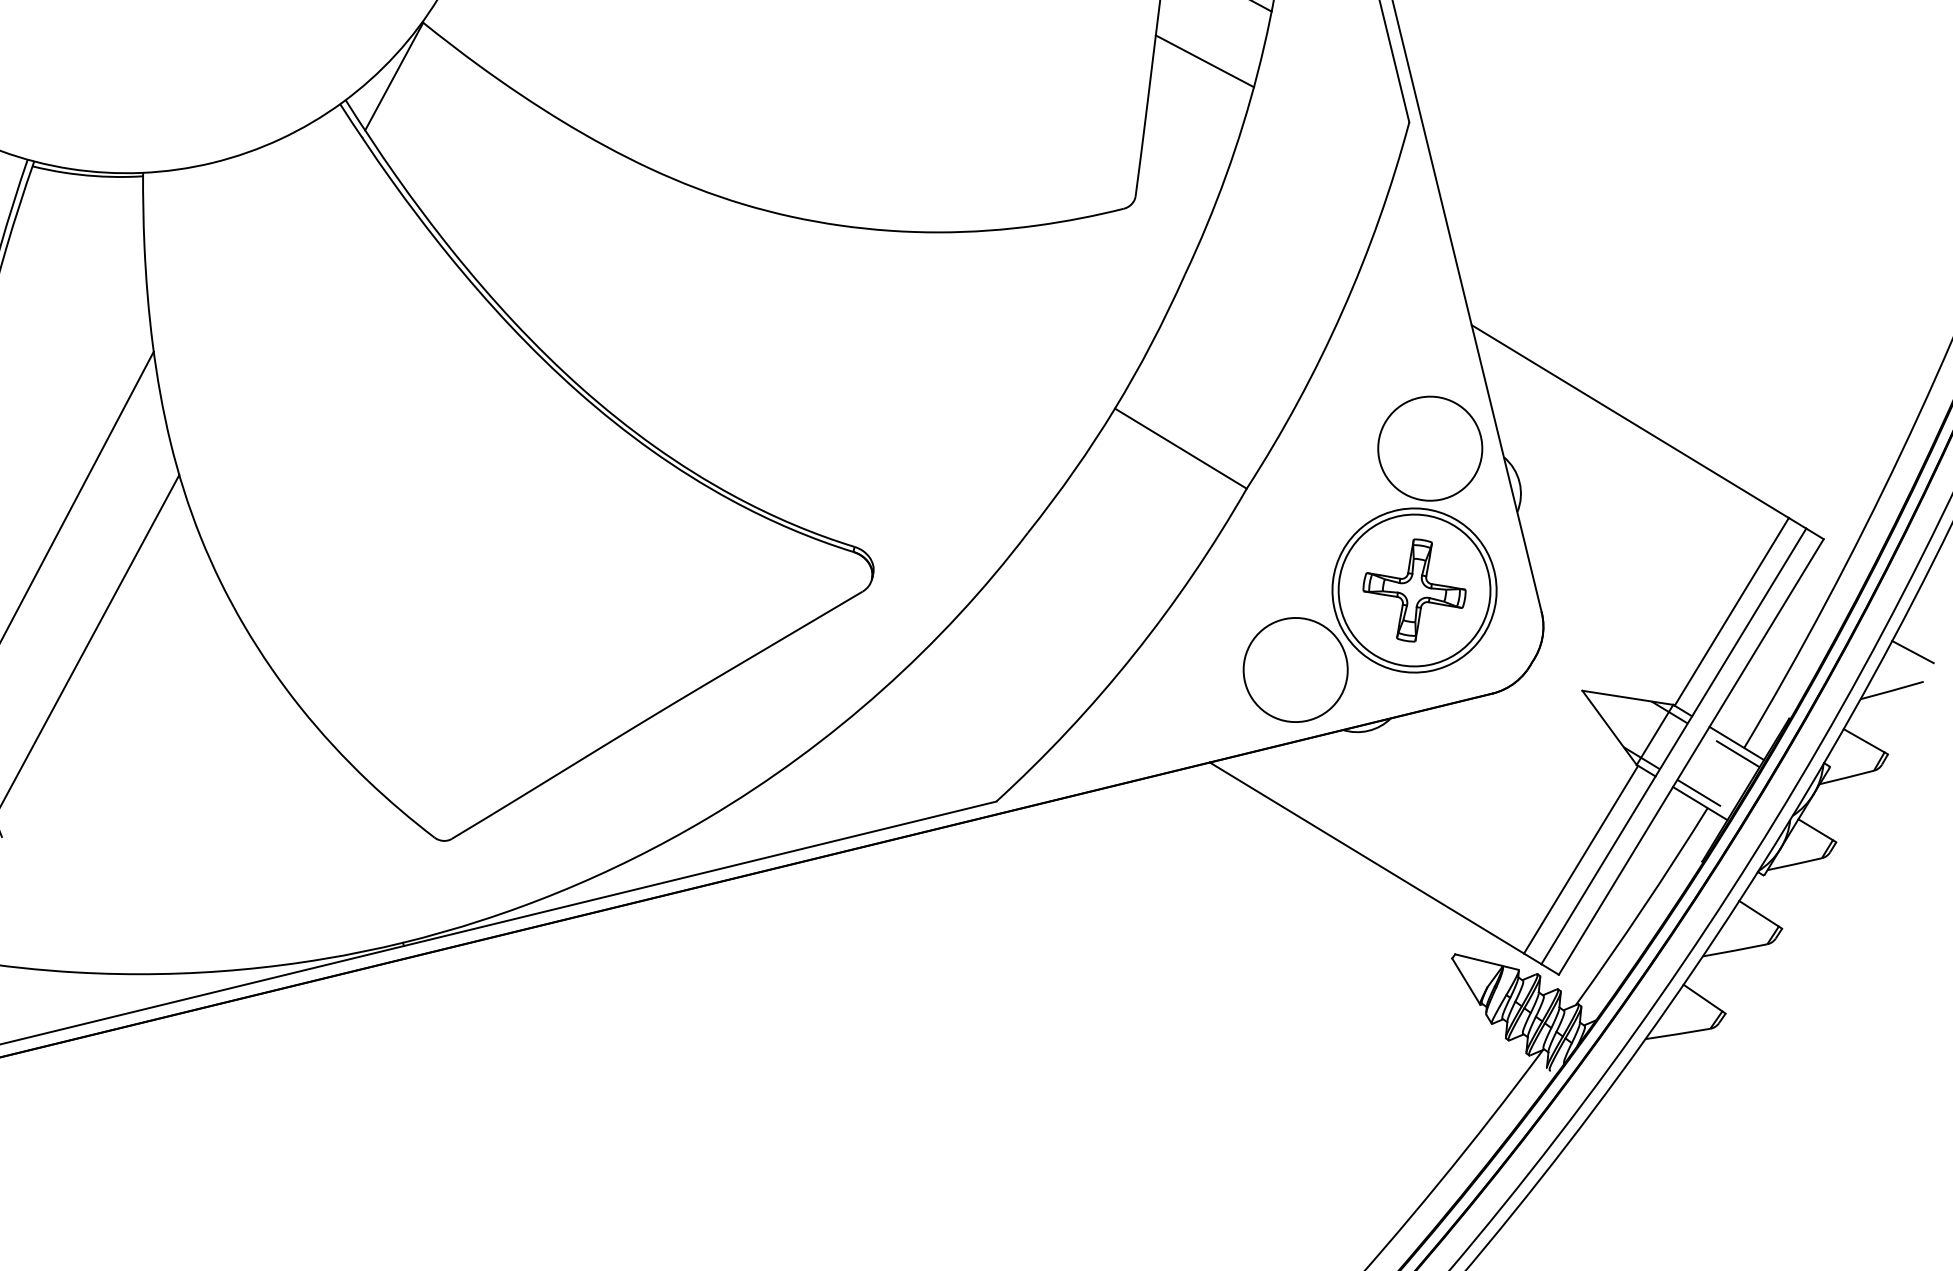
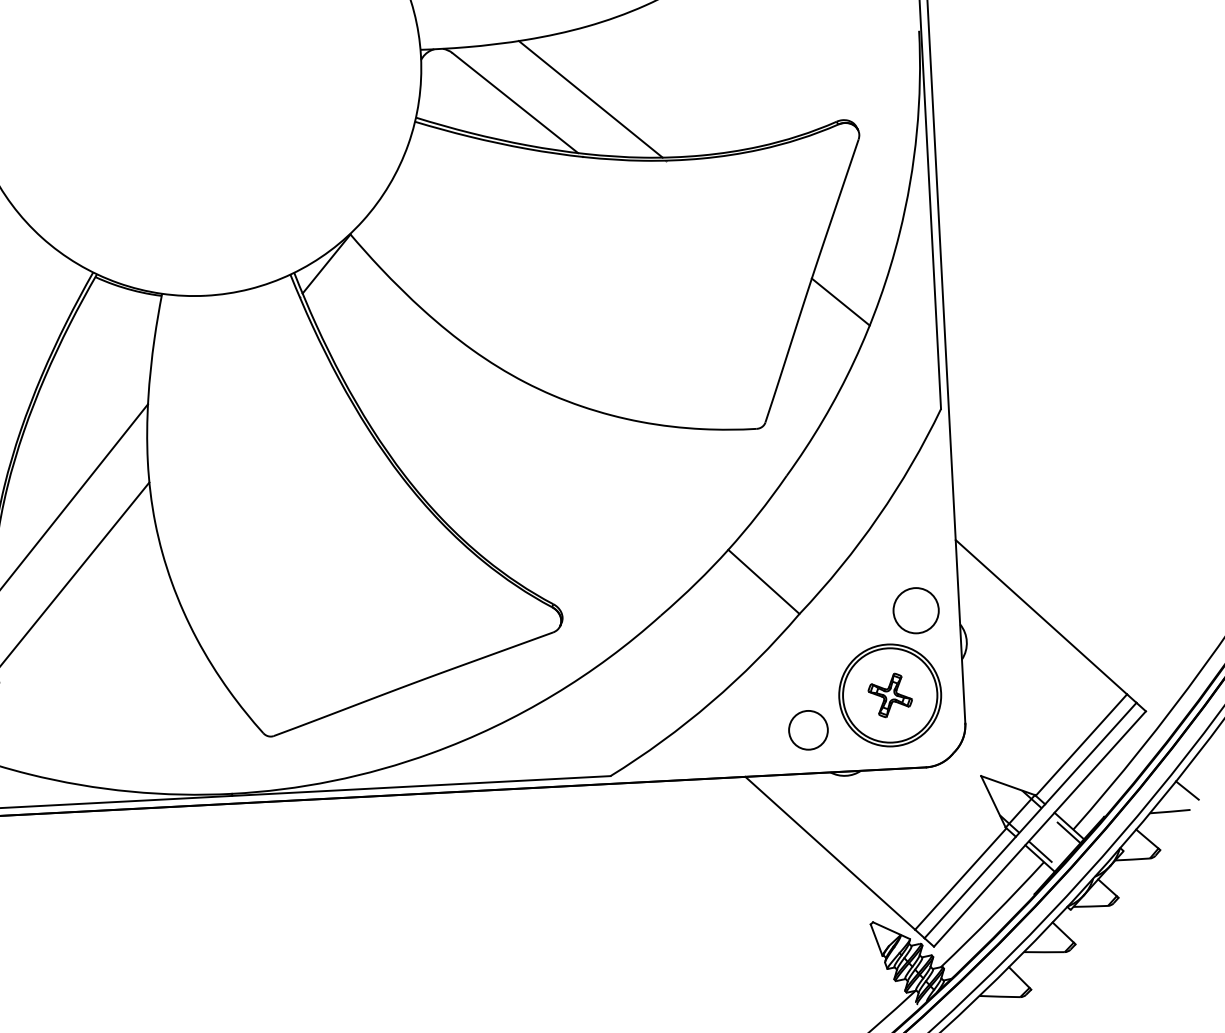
line: (1205, 60) -> (823, 347), removed
circle: (1429, 448) -> (915, 610), size x0.7
part: (1415, 590) -> (890, 695), size x0.7
circle: (1295, 668) -> (808, 729), size x0.6

